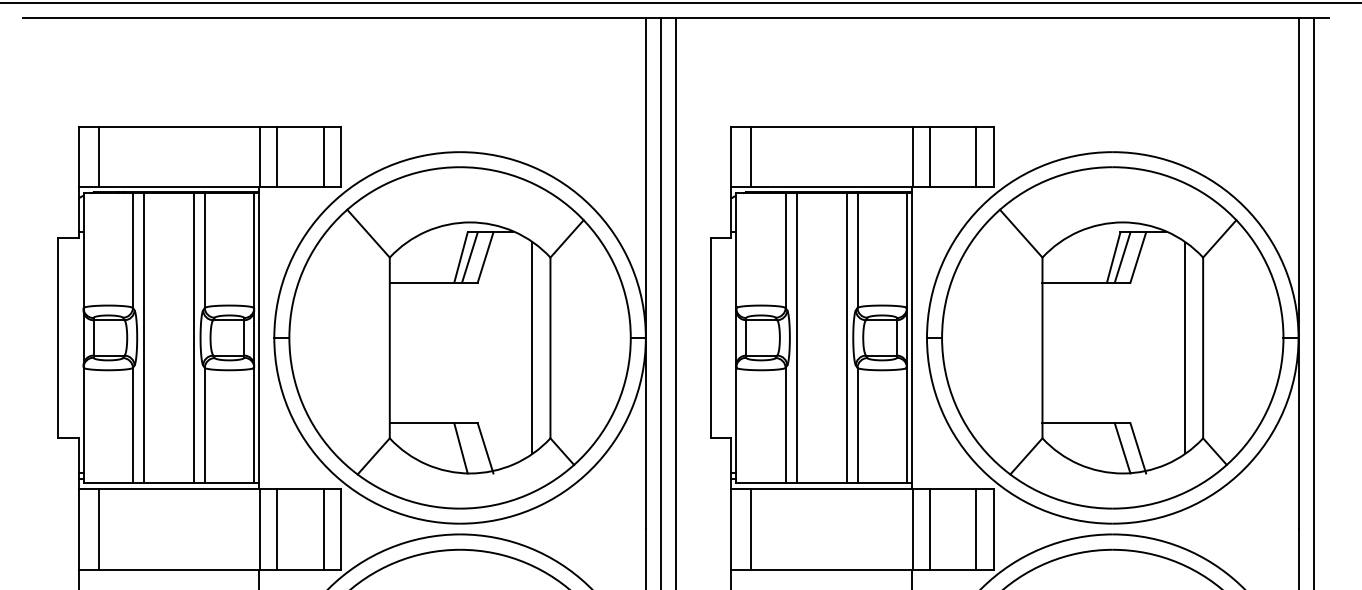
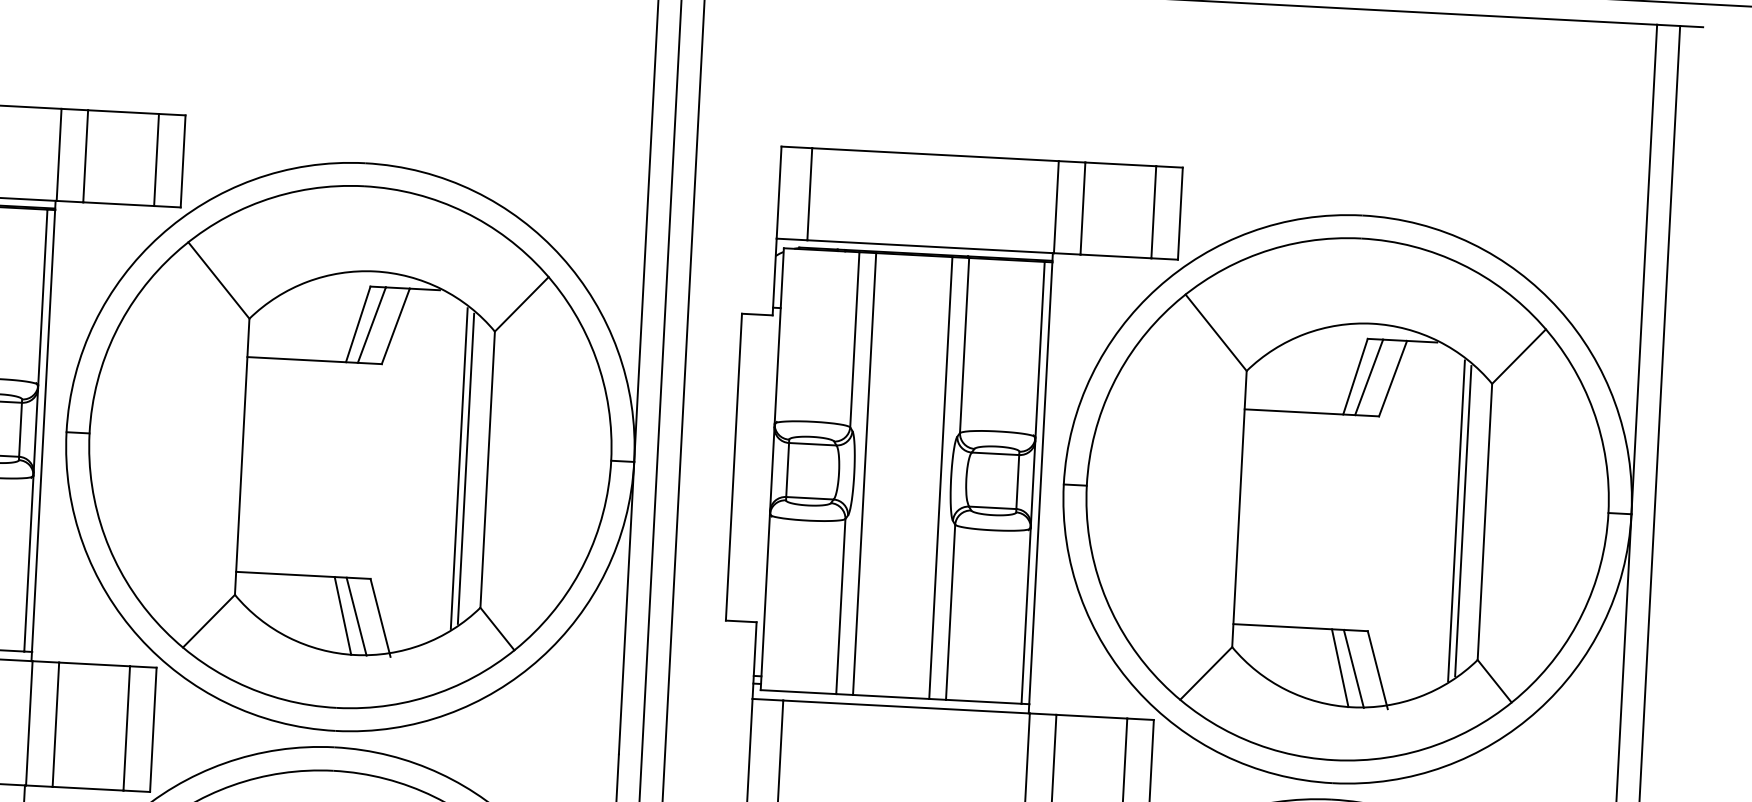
line: (536, 347) -> (466, 467), added
line: (1188, 347) -> (1462, 520), added
line: (469, 448) -> (355, 616), added
line: (1113, 448) -> (1339, 668), added

